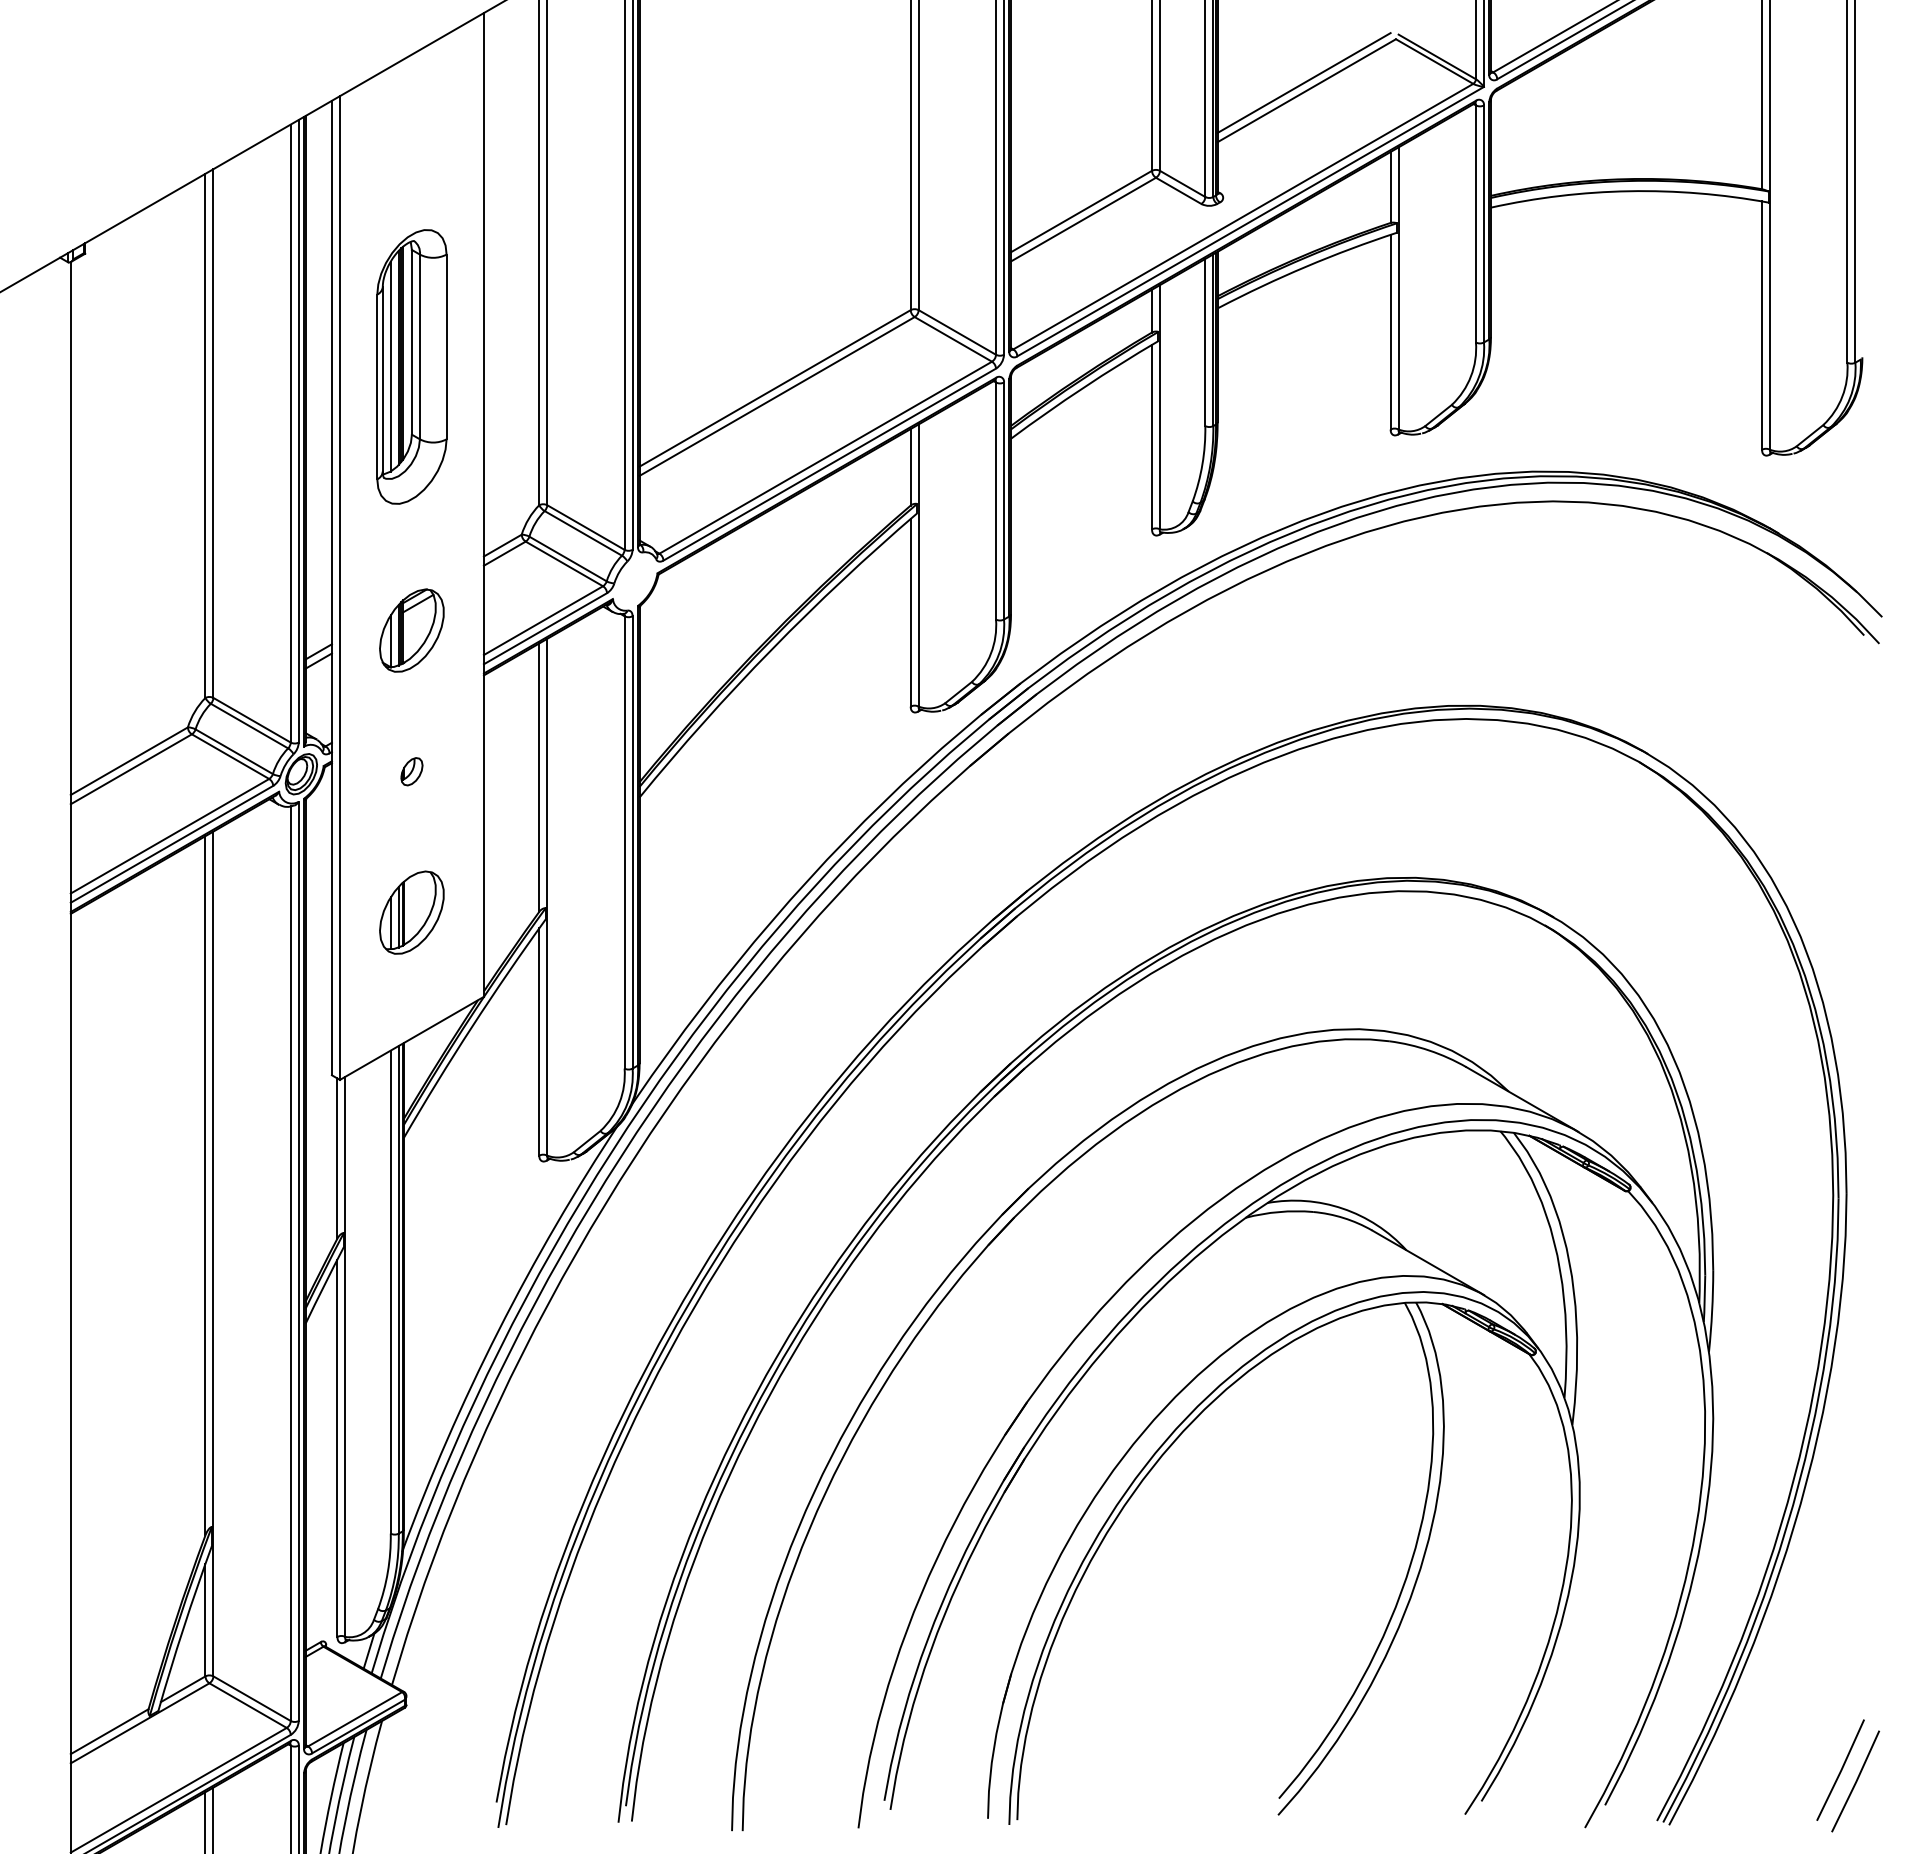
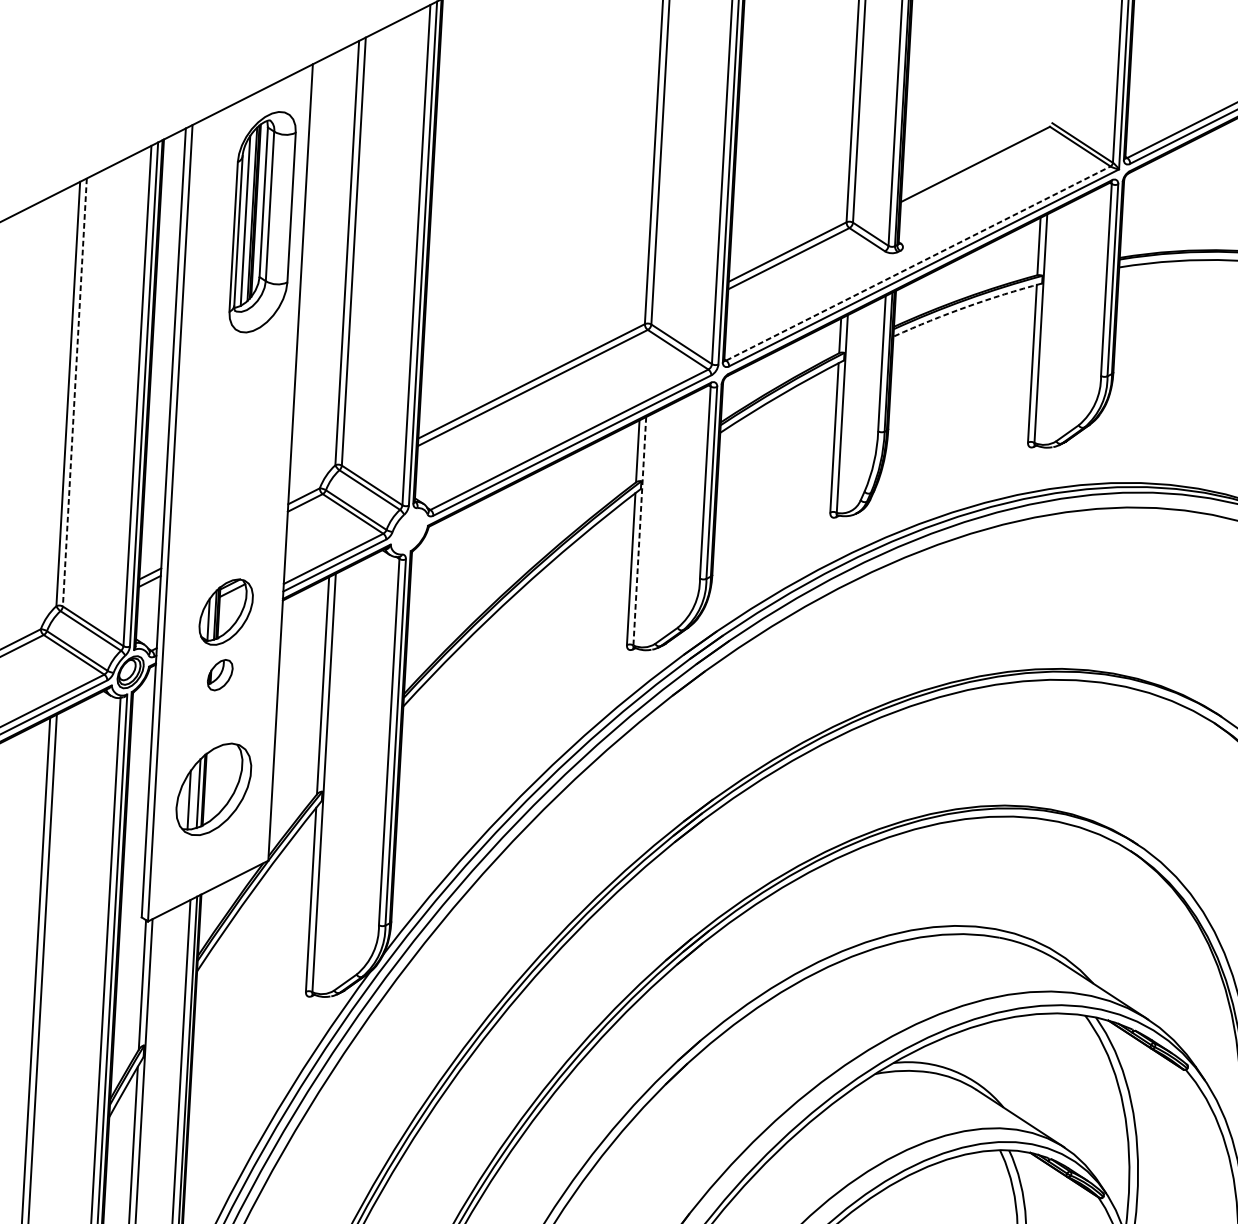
line: (1303, 82) -> (973, 157), removed
line: (1243, 216) -> (918, 263), solid -> dashed
arc: (1306, 266) -> (967, 306), solid -> dashed
part: (411, 366) -> (262, 221), moved
line: (213, 434) -> (74, 393), solid -> dashed
line: (918, 566) -> (639, 532), solid -> dashed
part: (411, 630) -> (225, 612), moved
part: (411, 771) -> (219, 675), size x1.4
part: (411, 912) -> (213, 789), size x1.4

